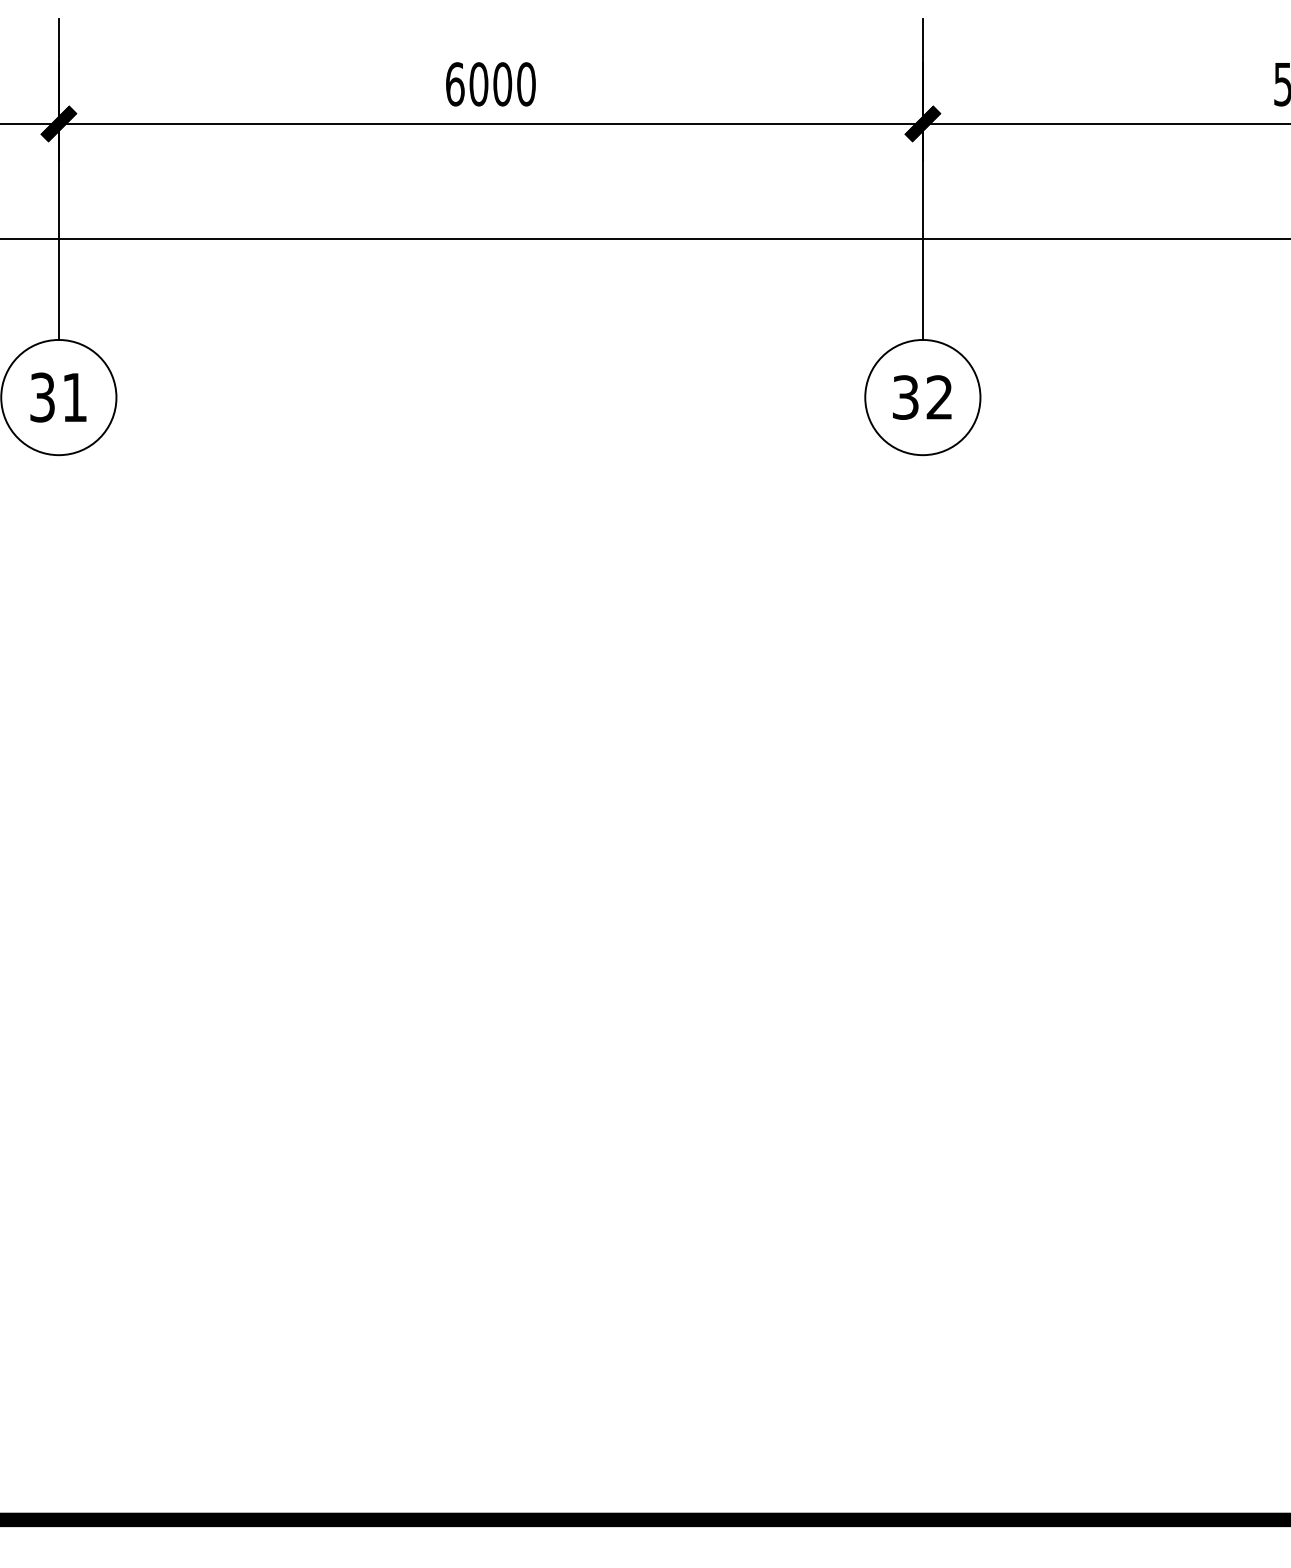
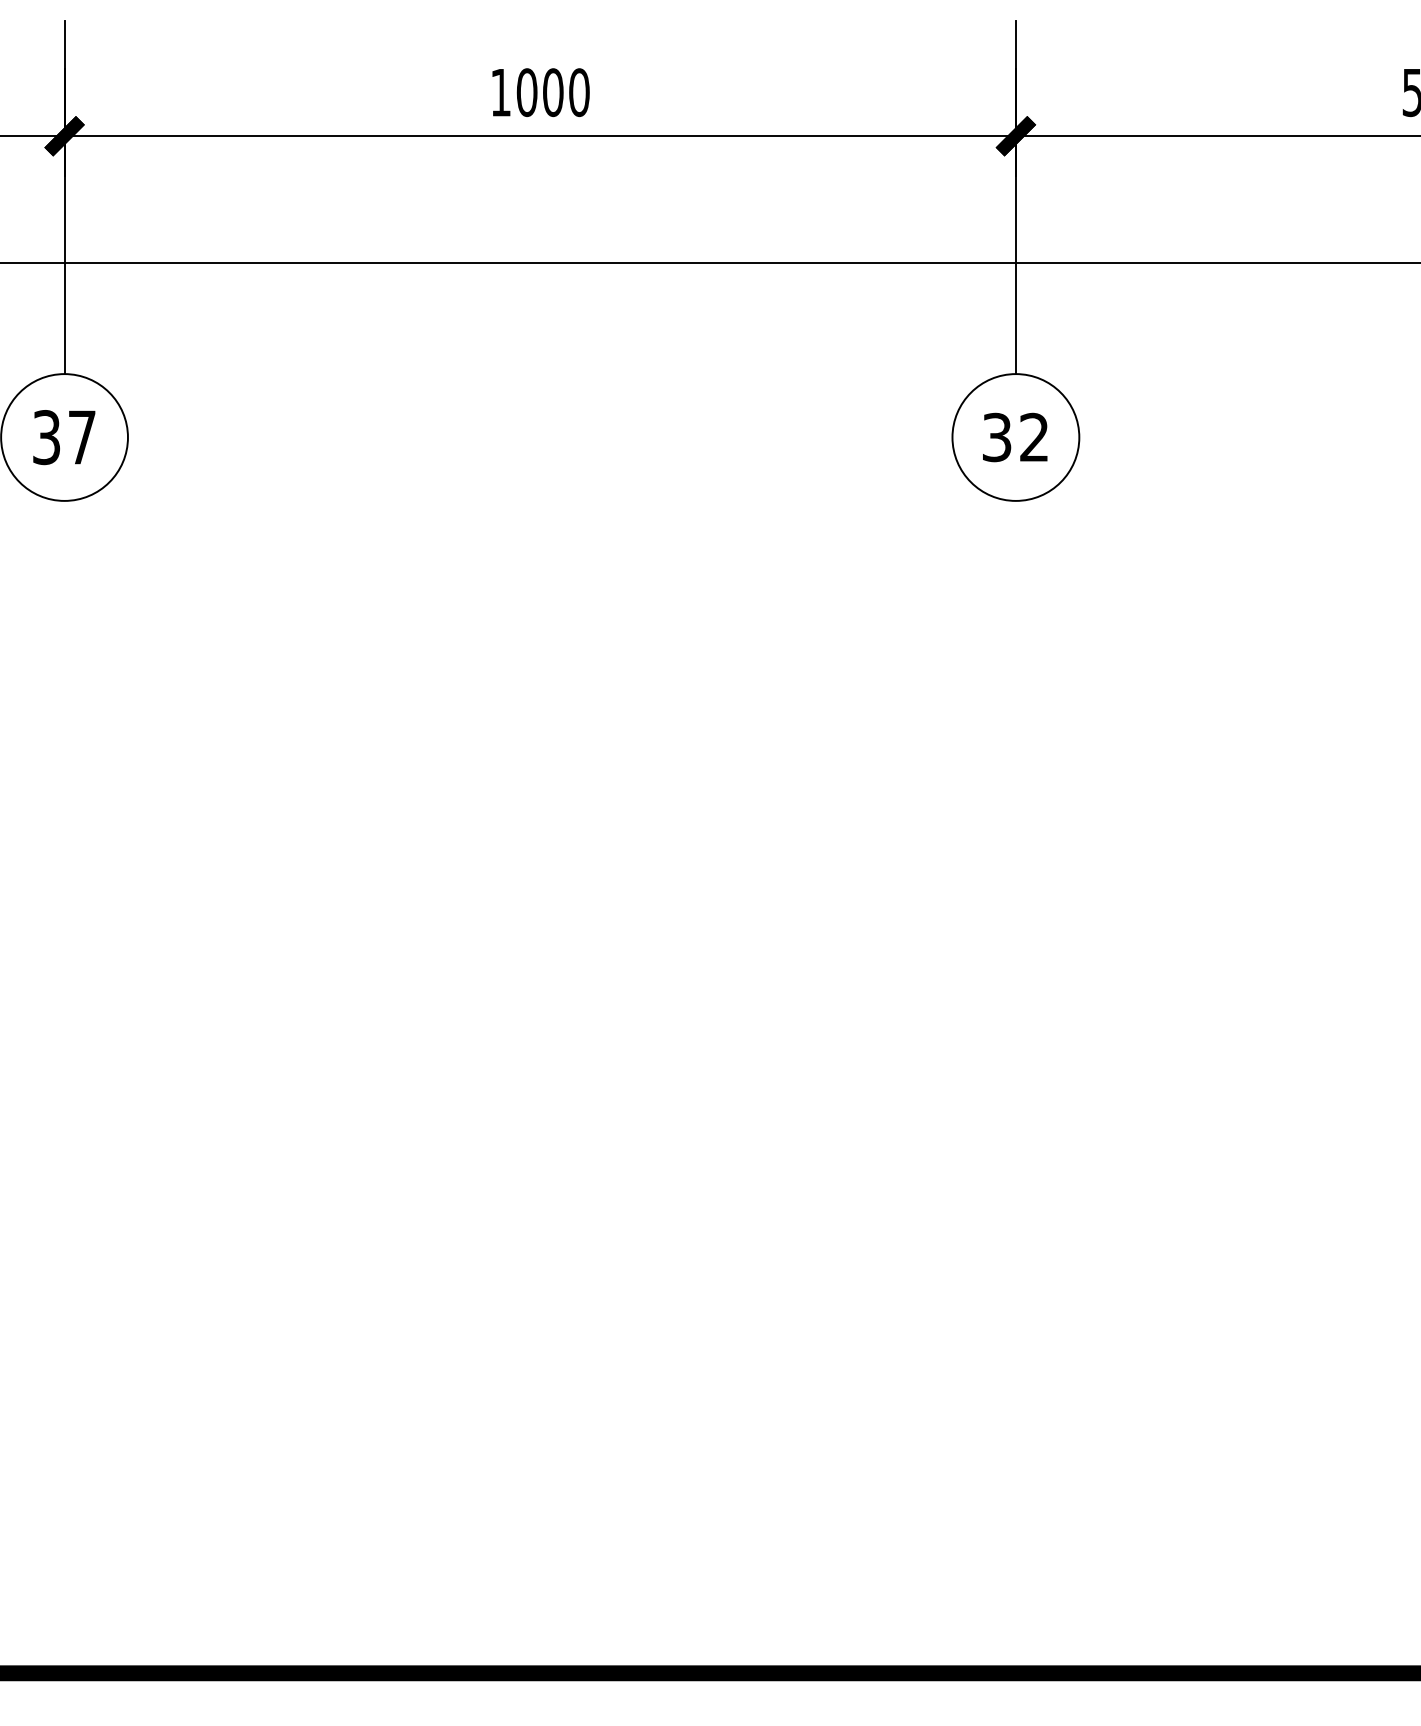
text: (454, 84) -> (500, 92), 6000 -> 1000
text: (75, 397) -> (82, 437), 31 -> 37

